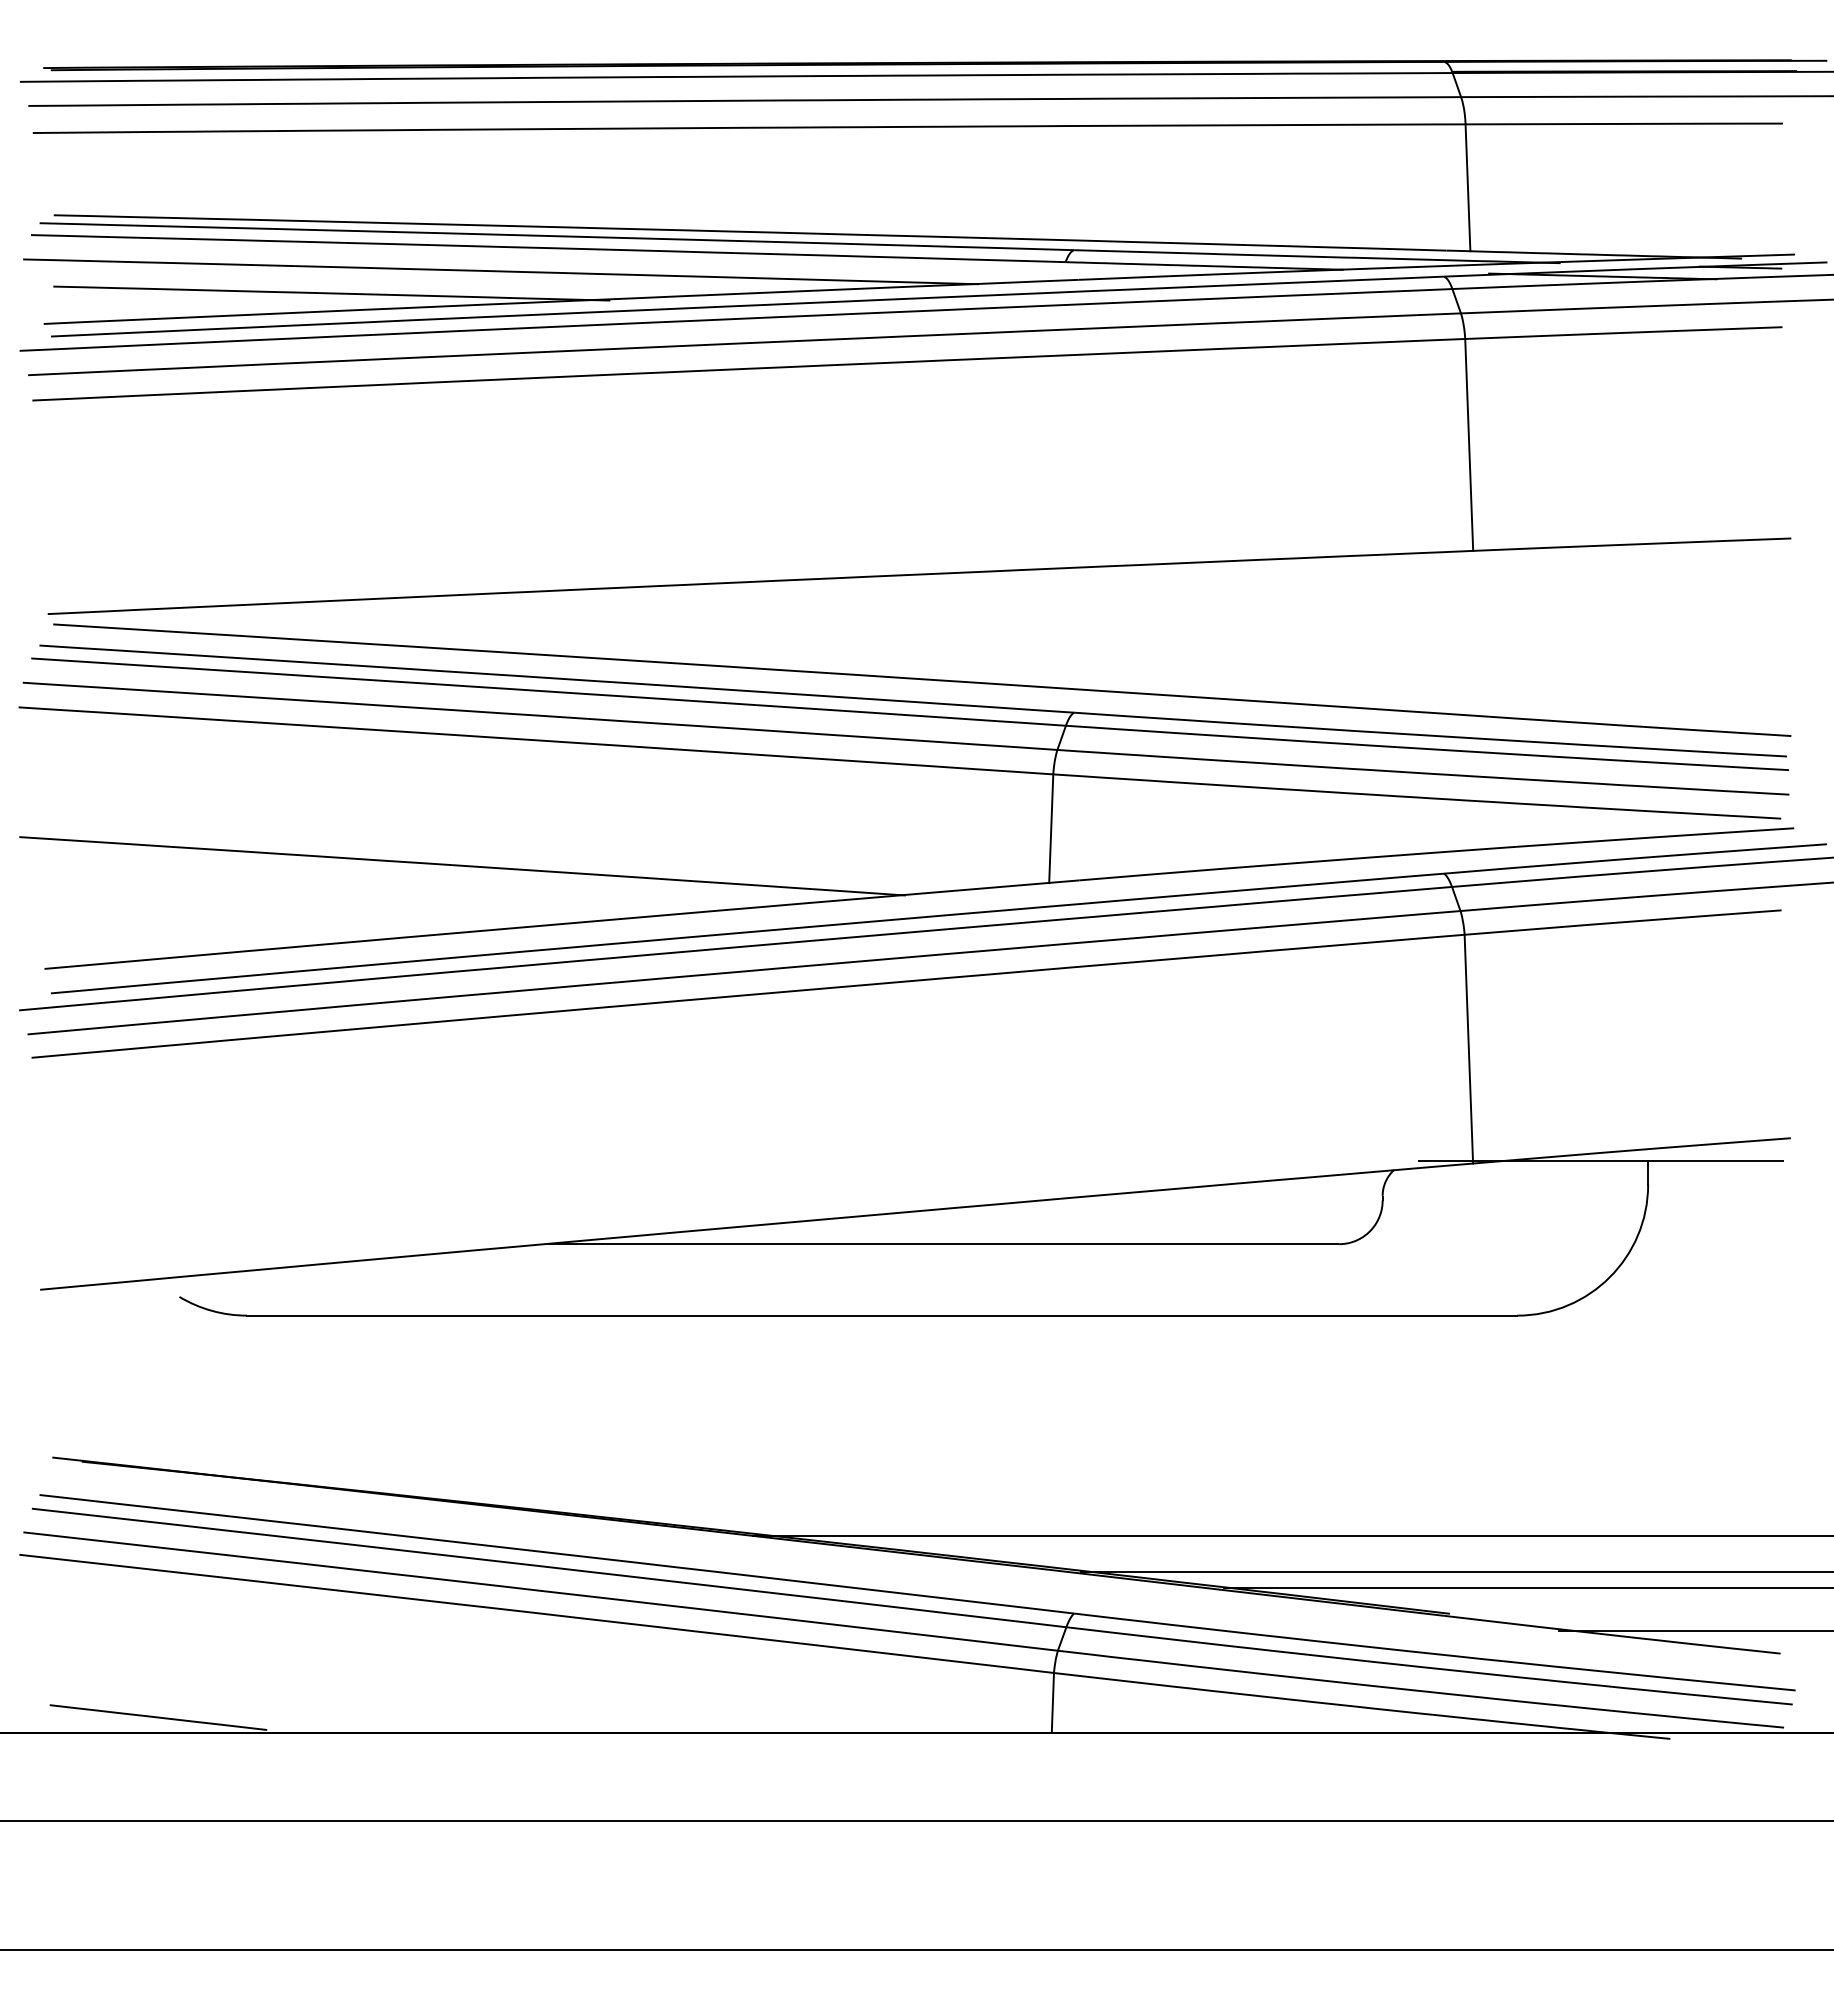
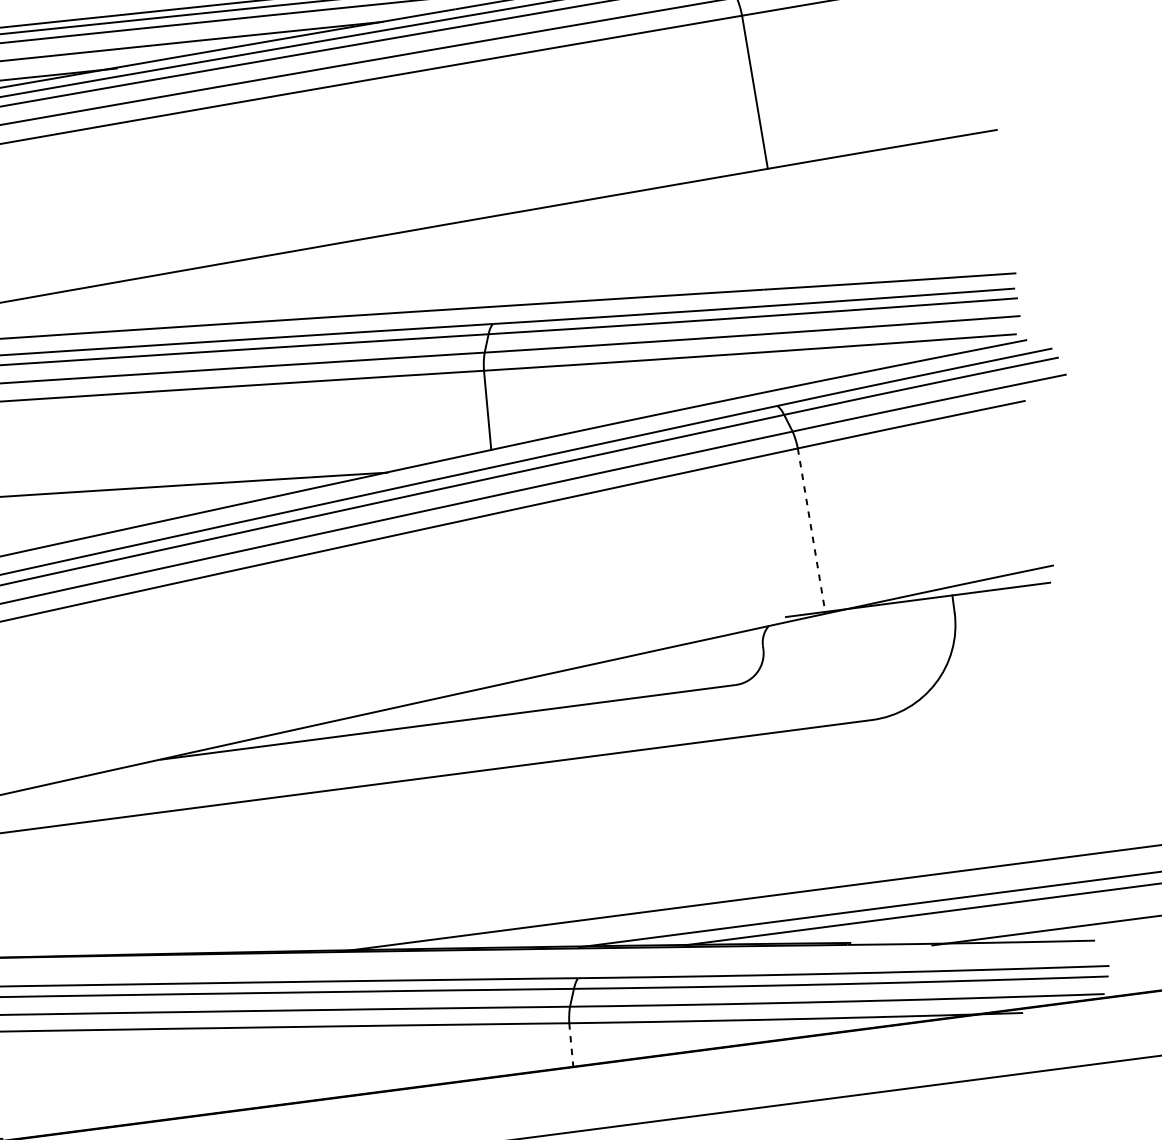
line: (1468, 1049) -> (811, 531), solid -> dashed
line: (1052, 1702) -> (570, 1044), solid -> dashed

